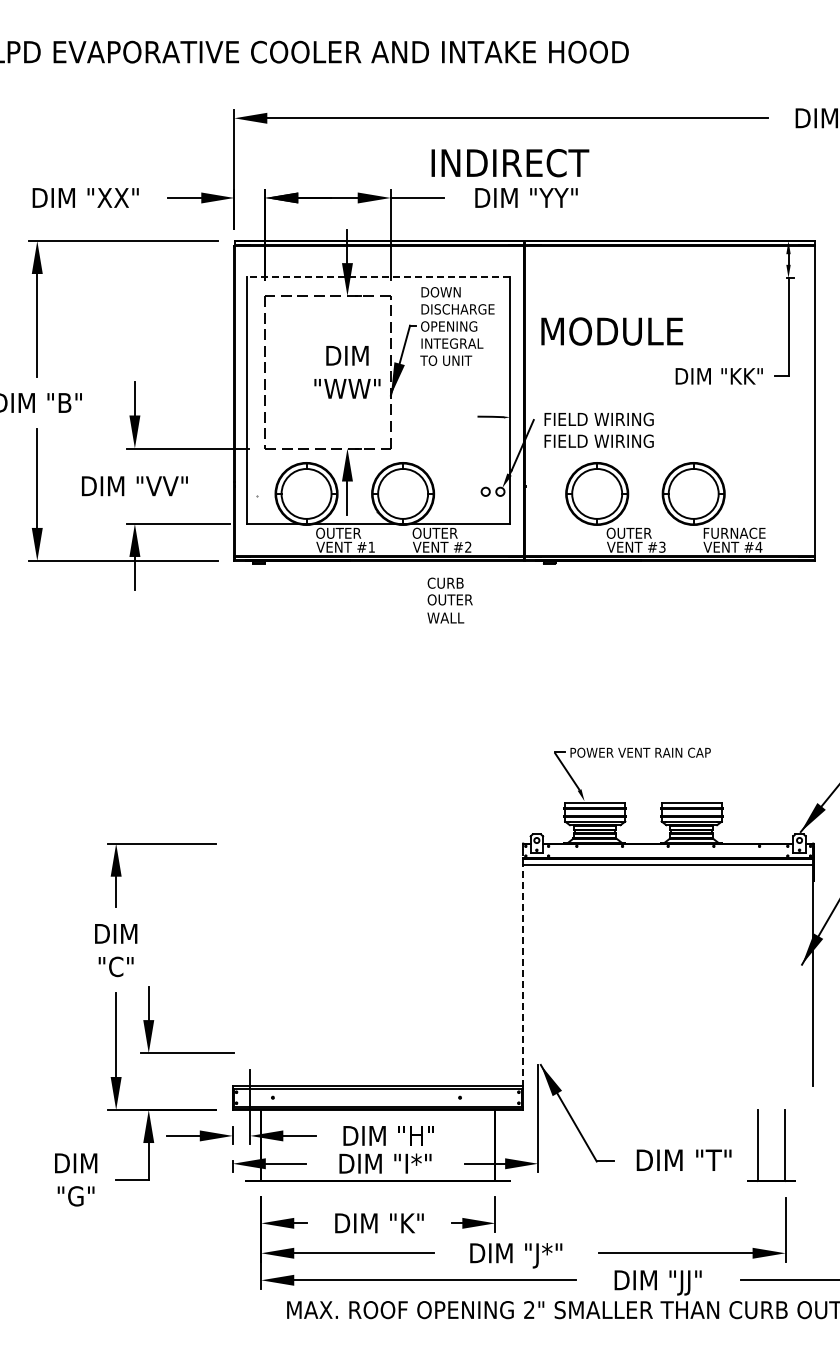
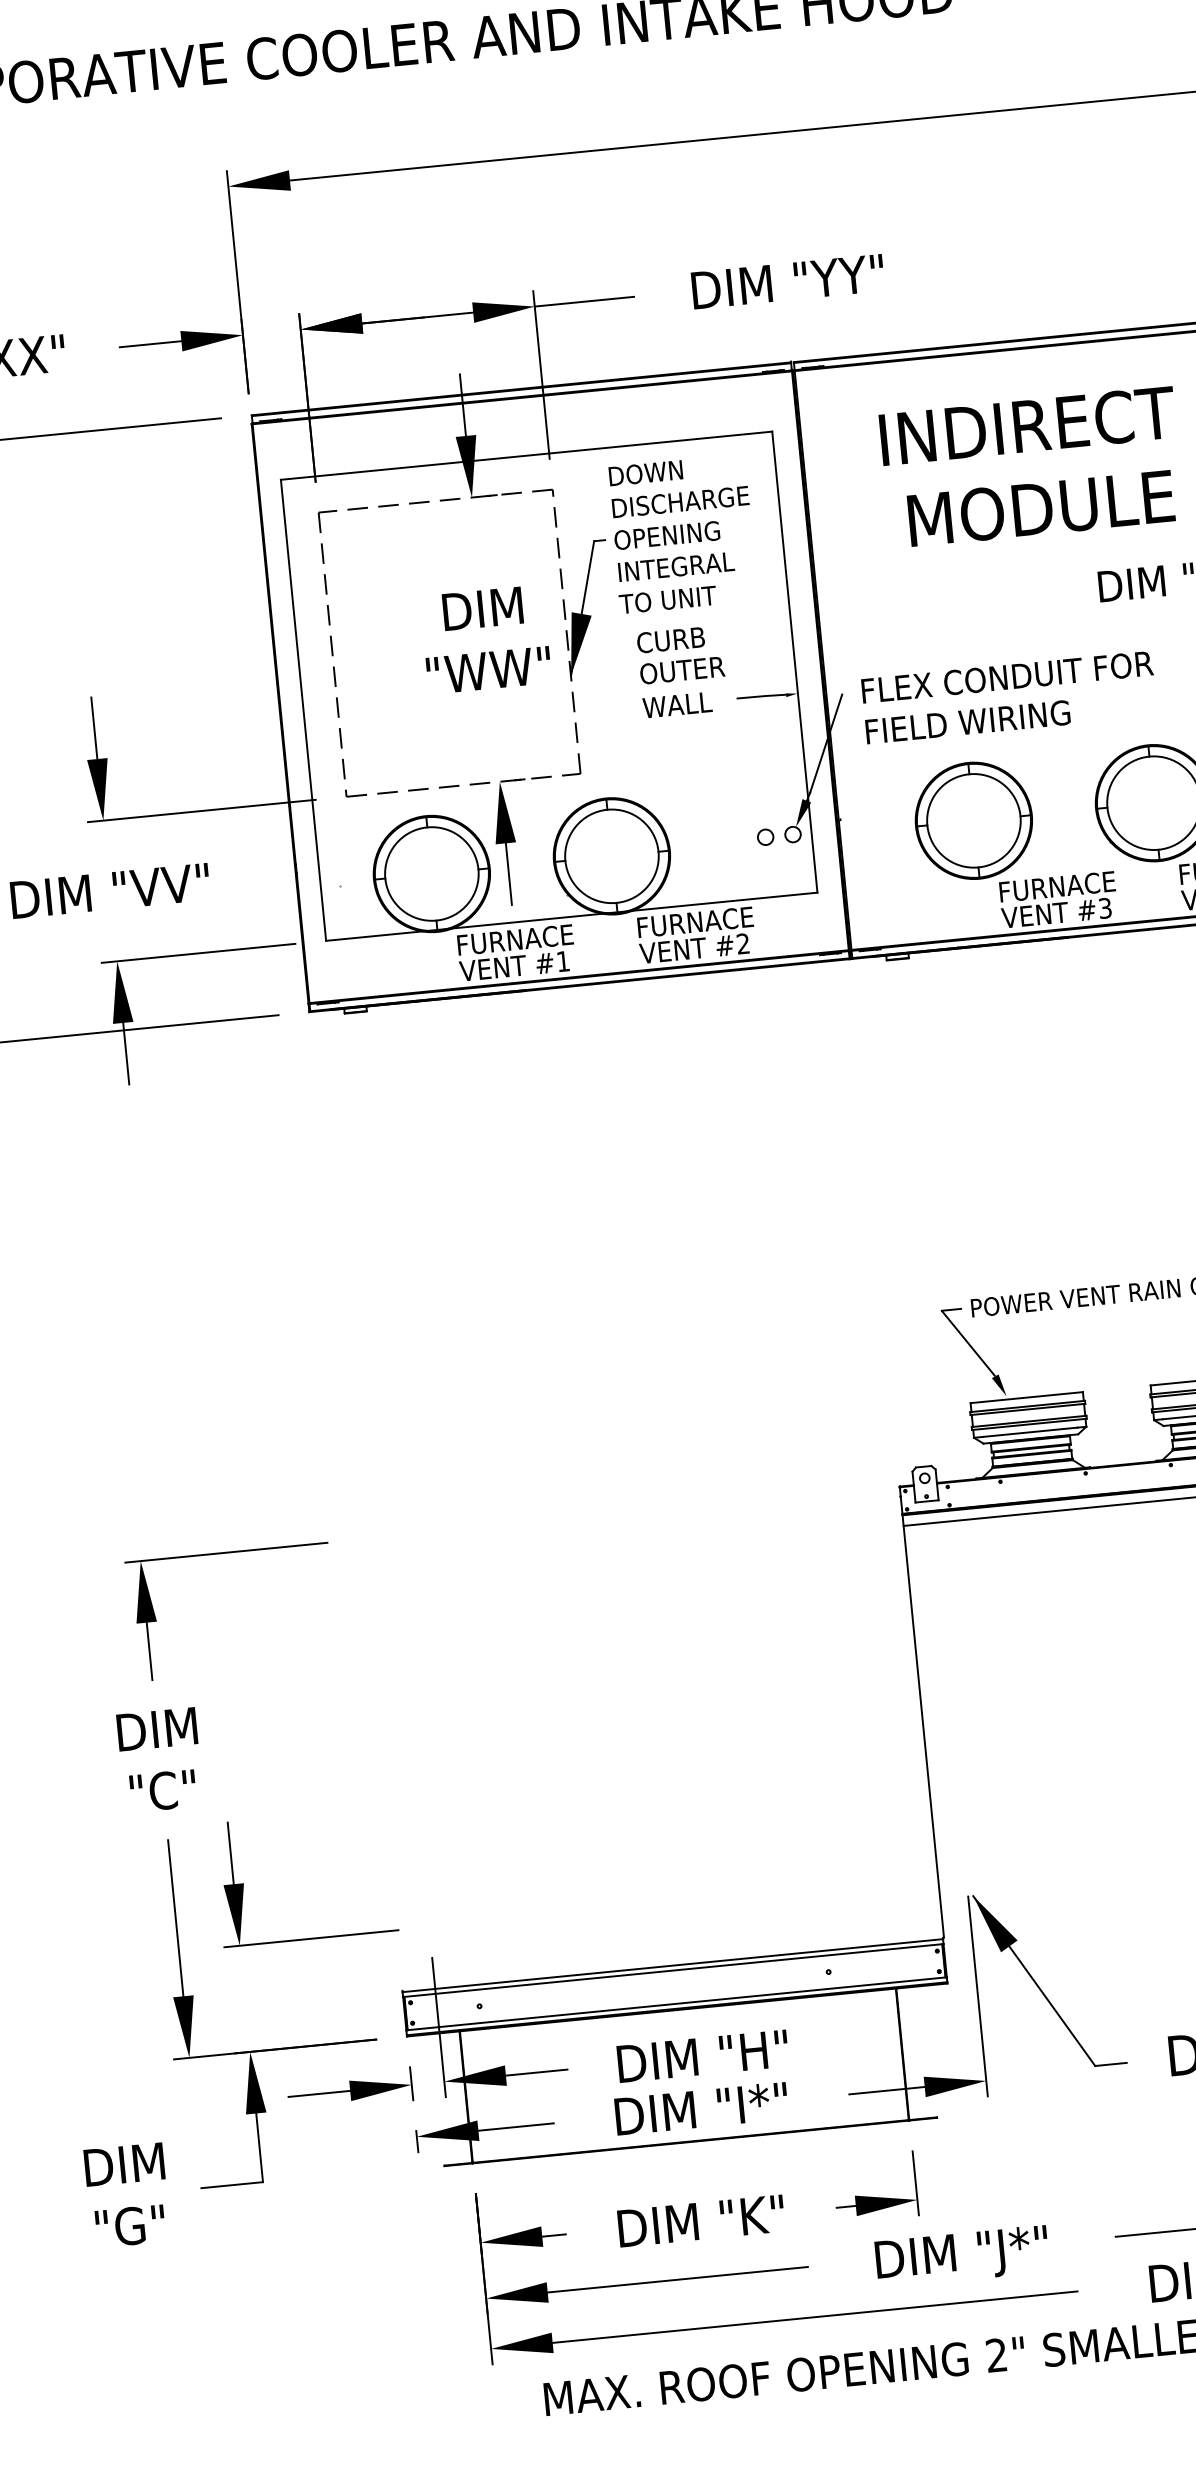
text: (510, 163) -> (1028, 426), moved
line: (378, 276) -> (526, 455), dashed -> solid
text: (612, 331) -> (1041, 508), moved
text: (627, 419) -> (1016, 676), FIELD WIRING -> FLEX CONDUIT FOR
text: (347, 532) -> (515, 938), OUTER -> FURNACE
text: (443, 532) -> (694, 920), OUTER -> FURNACE
text: (637, 532) -> (1056, 885), OUTER -> FURNACE
text: (449, 600) -> (681, 671), moved
line: (523, 967) -> (923, 1717), dashed -> solid

